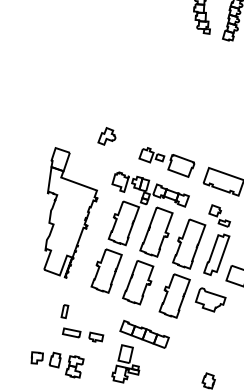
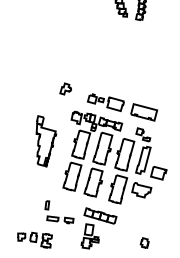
part: (71, 214) -> (46, 141), size x0.6
part: (56, 363) -> (34, 239), moved

